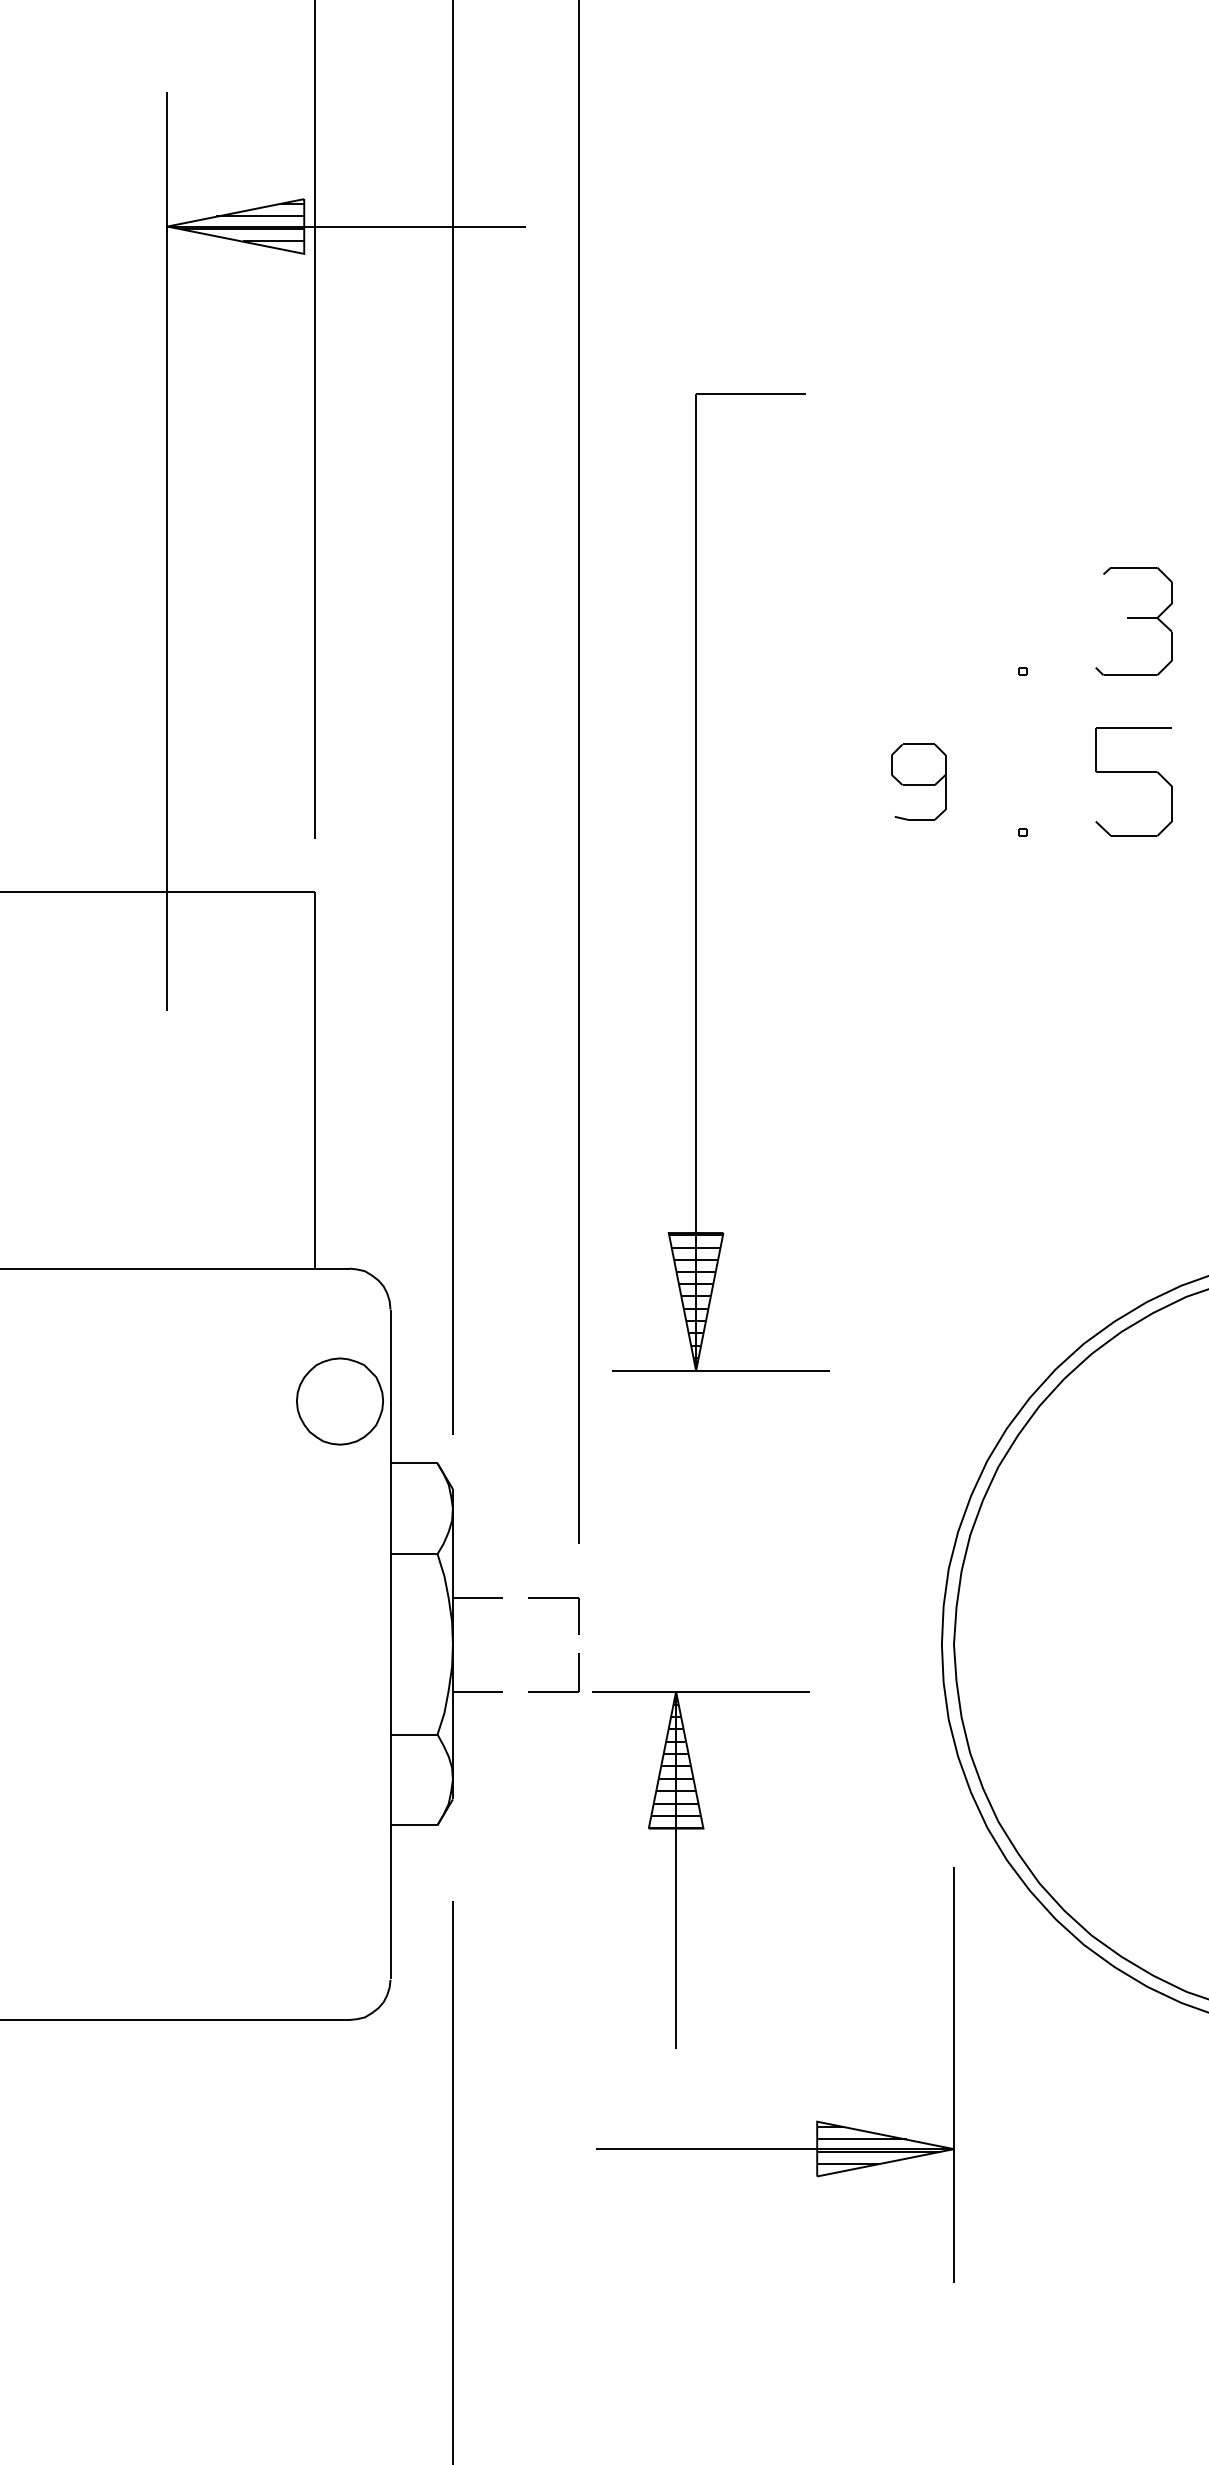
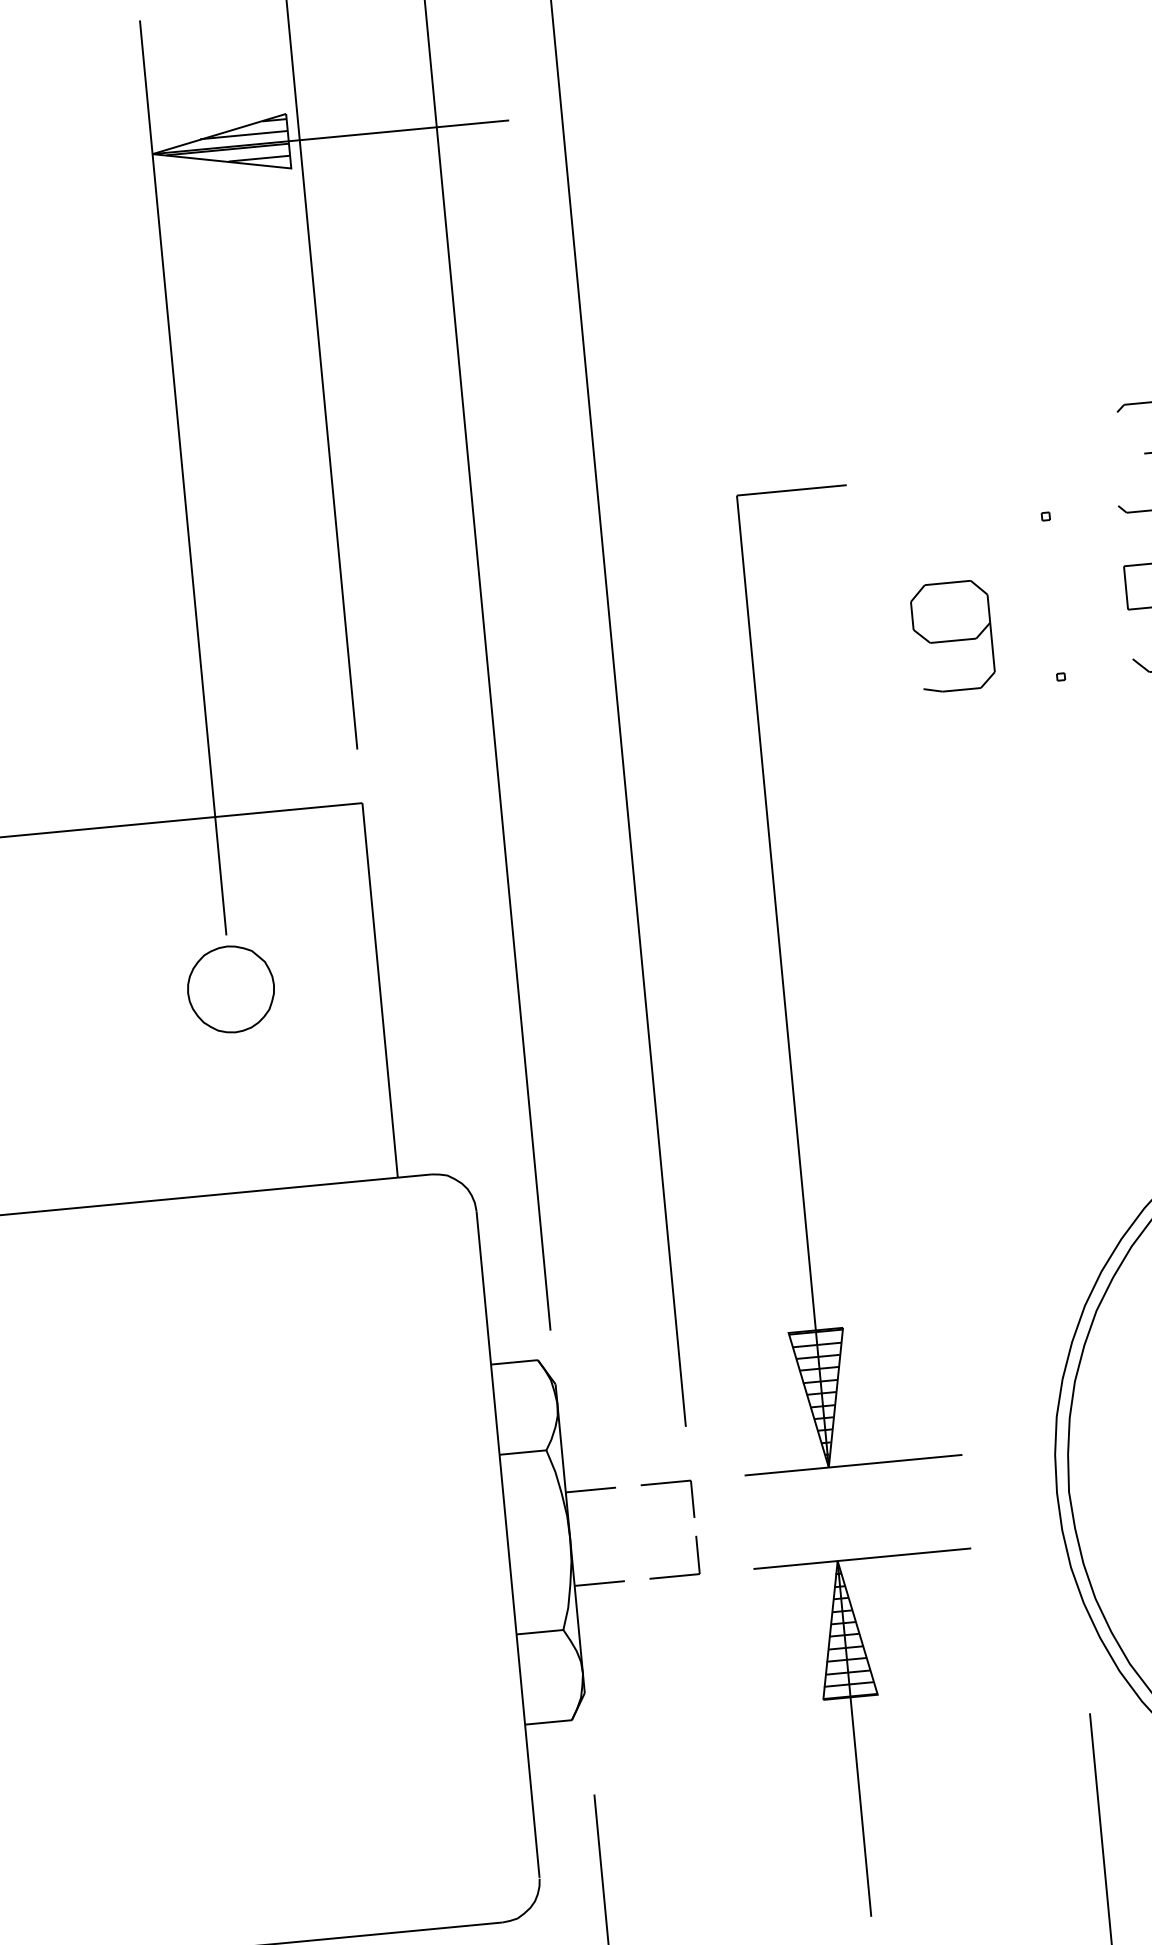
part: (918, 781) -> (952, 635), size x1.43
part: (696, 882) -> (783, 981), moved
part: (339, 1401) -> (230, 989), moved
part: (676, 1869) -> (854, 1738), moved

